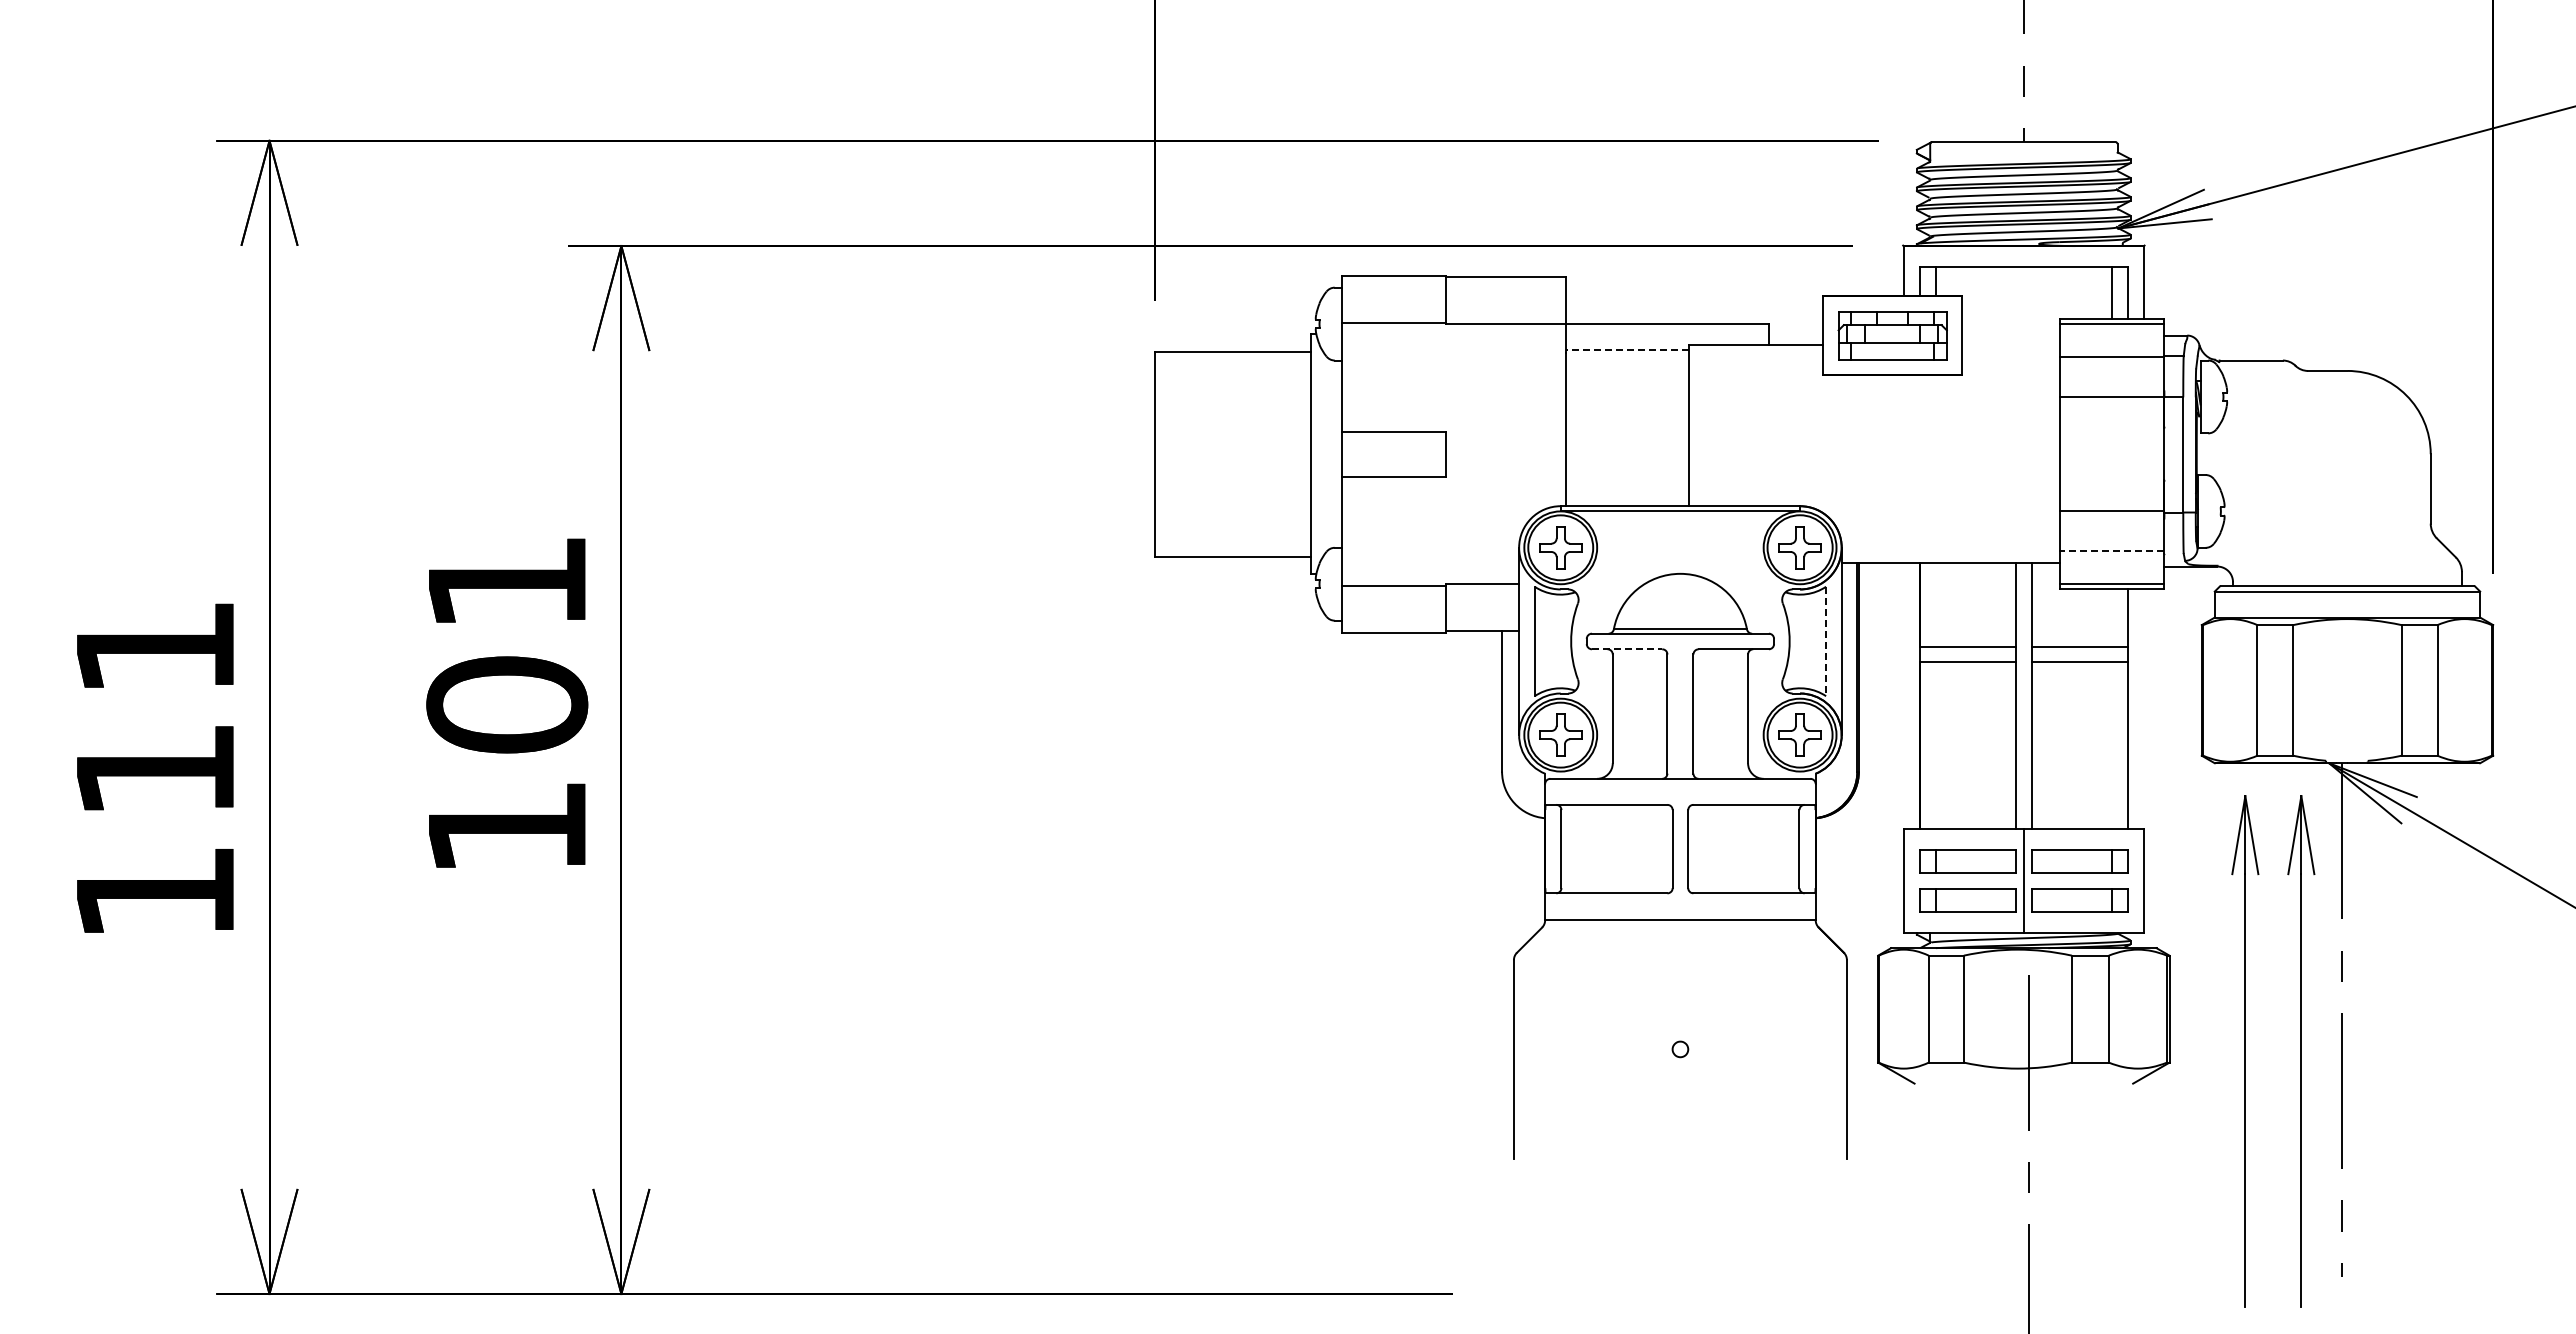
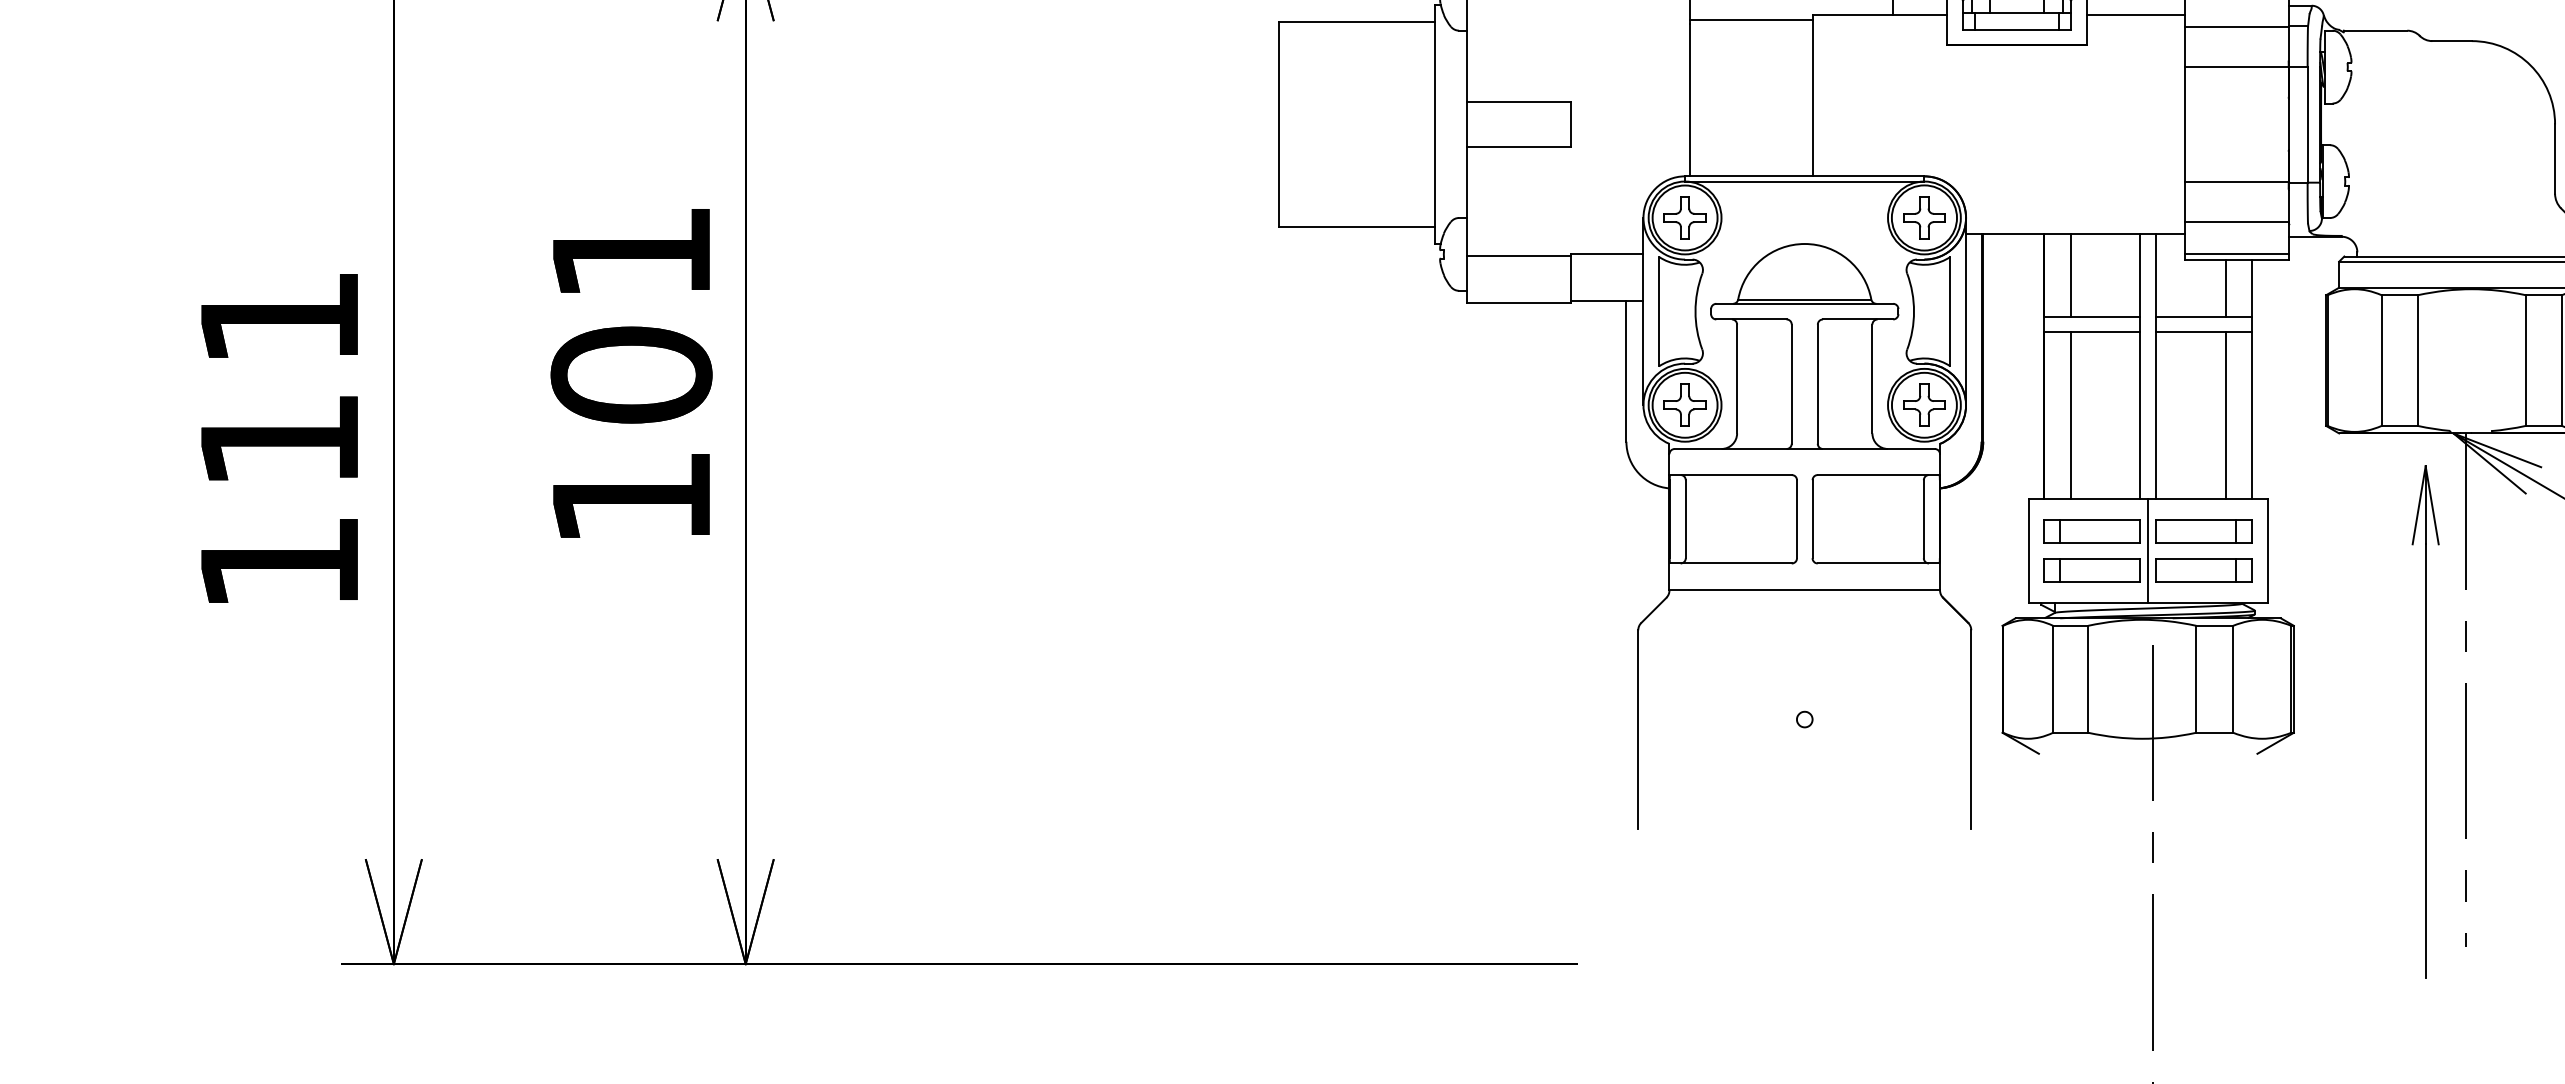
line: (2011, 344) -> (2135, 14), added
line: (1626, 350) -> (1750, 20), dashed -> solid
line: (2111, 551) -> (2235, 221), dashed -> solid
line: (1946, 604) -> (2070, 274), added
line: (2101, 617) -> (2225, 287), added
line: (1826, 641) -> (1950, 311), dashed -> solid
line: (1627, 649) -> (1751, 319), dashed -> solid
line: (1946, 745) -> (2070, 415), added
line: (2101, 745) -> (2225, 415), added
part: (2245, 1051) -> (2369, 721), removed

